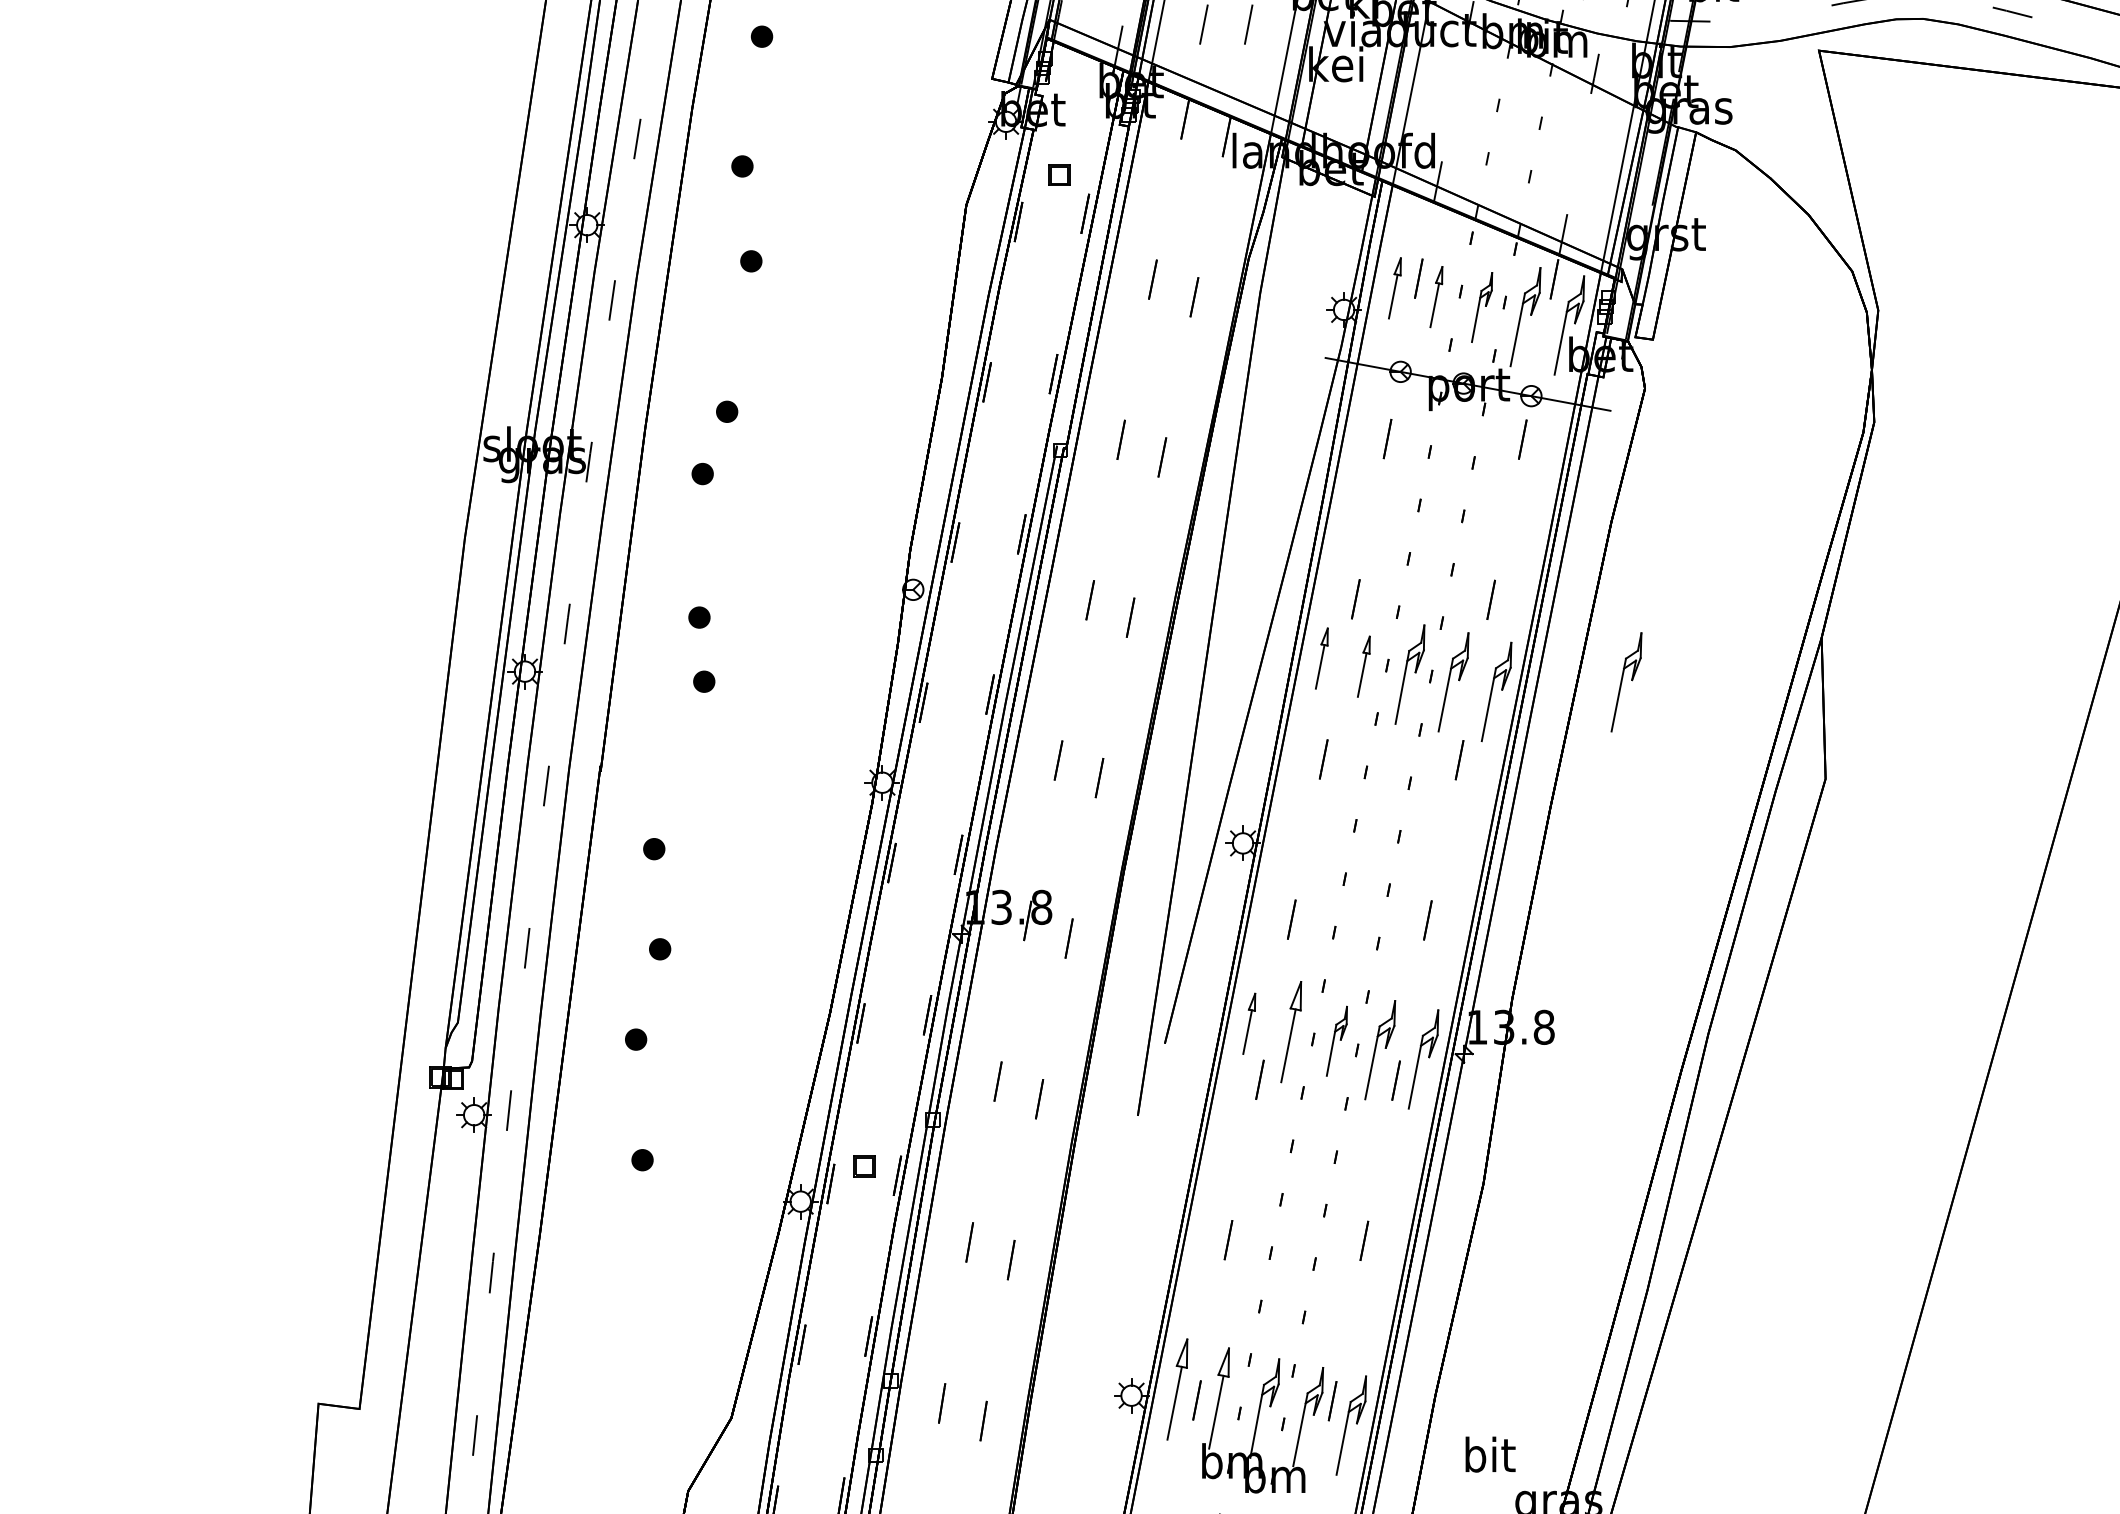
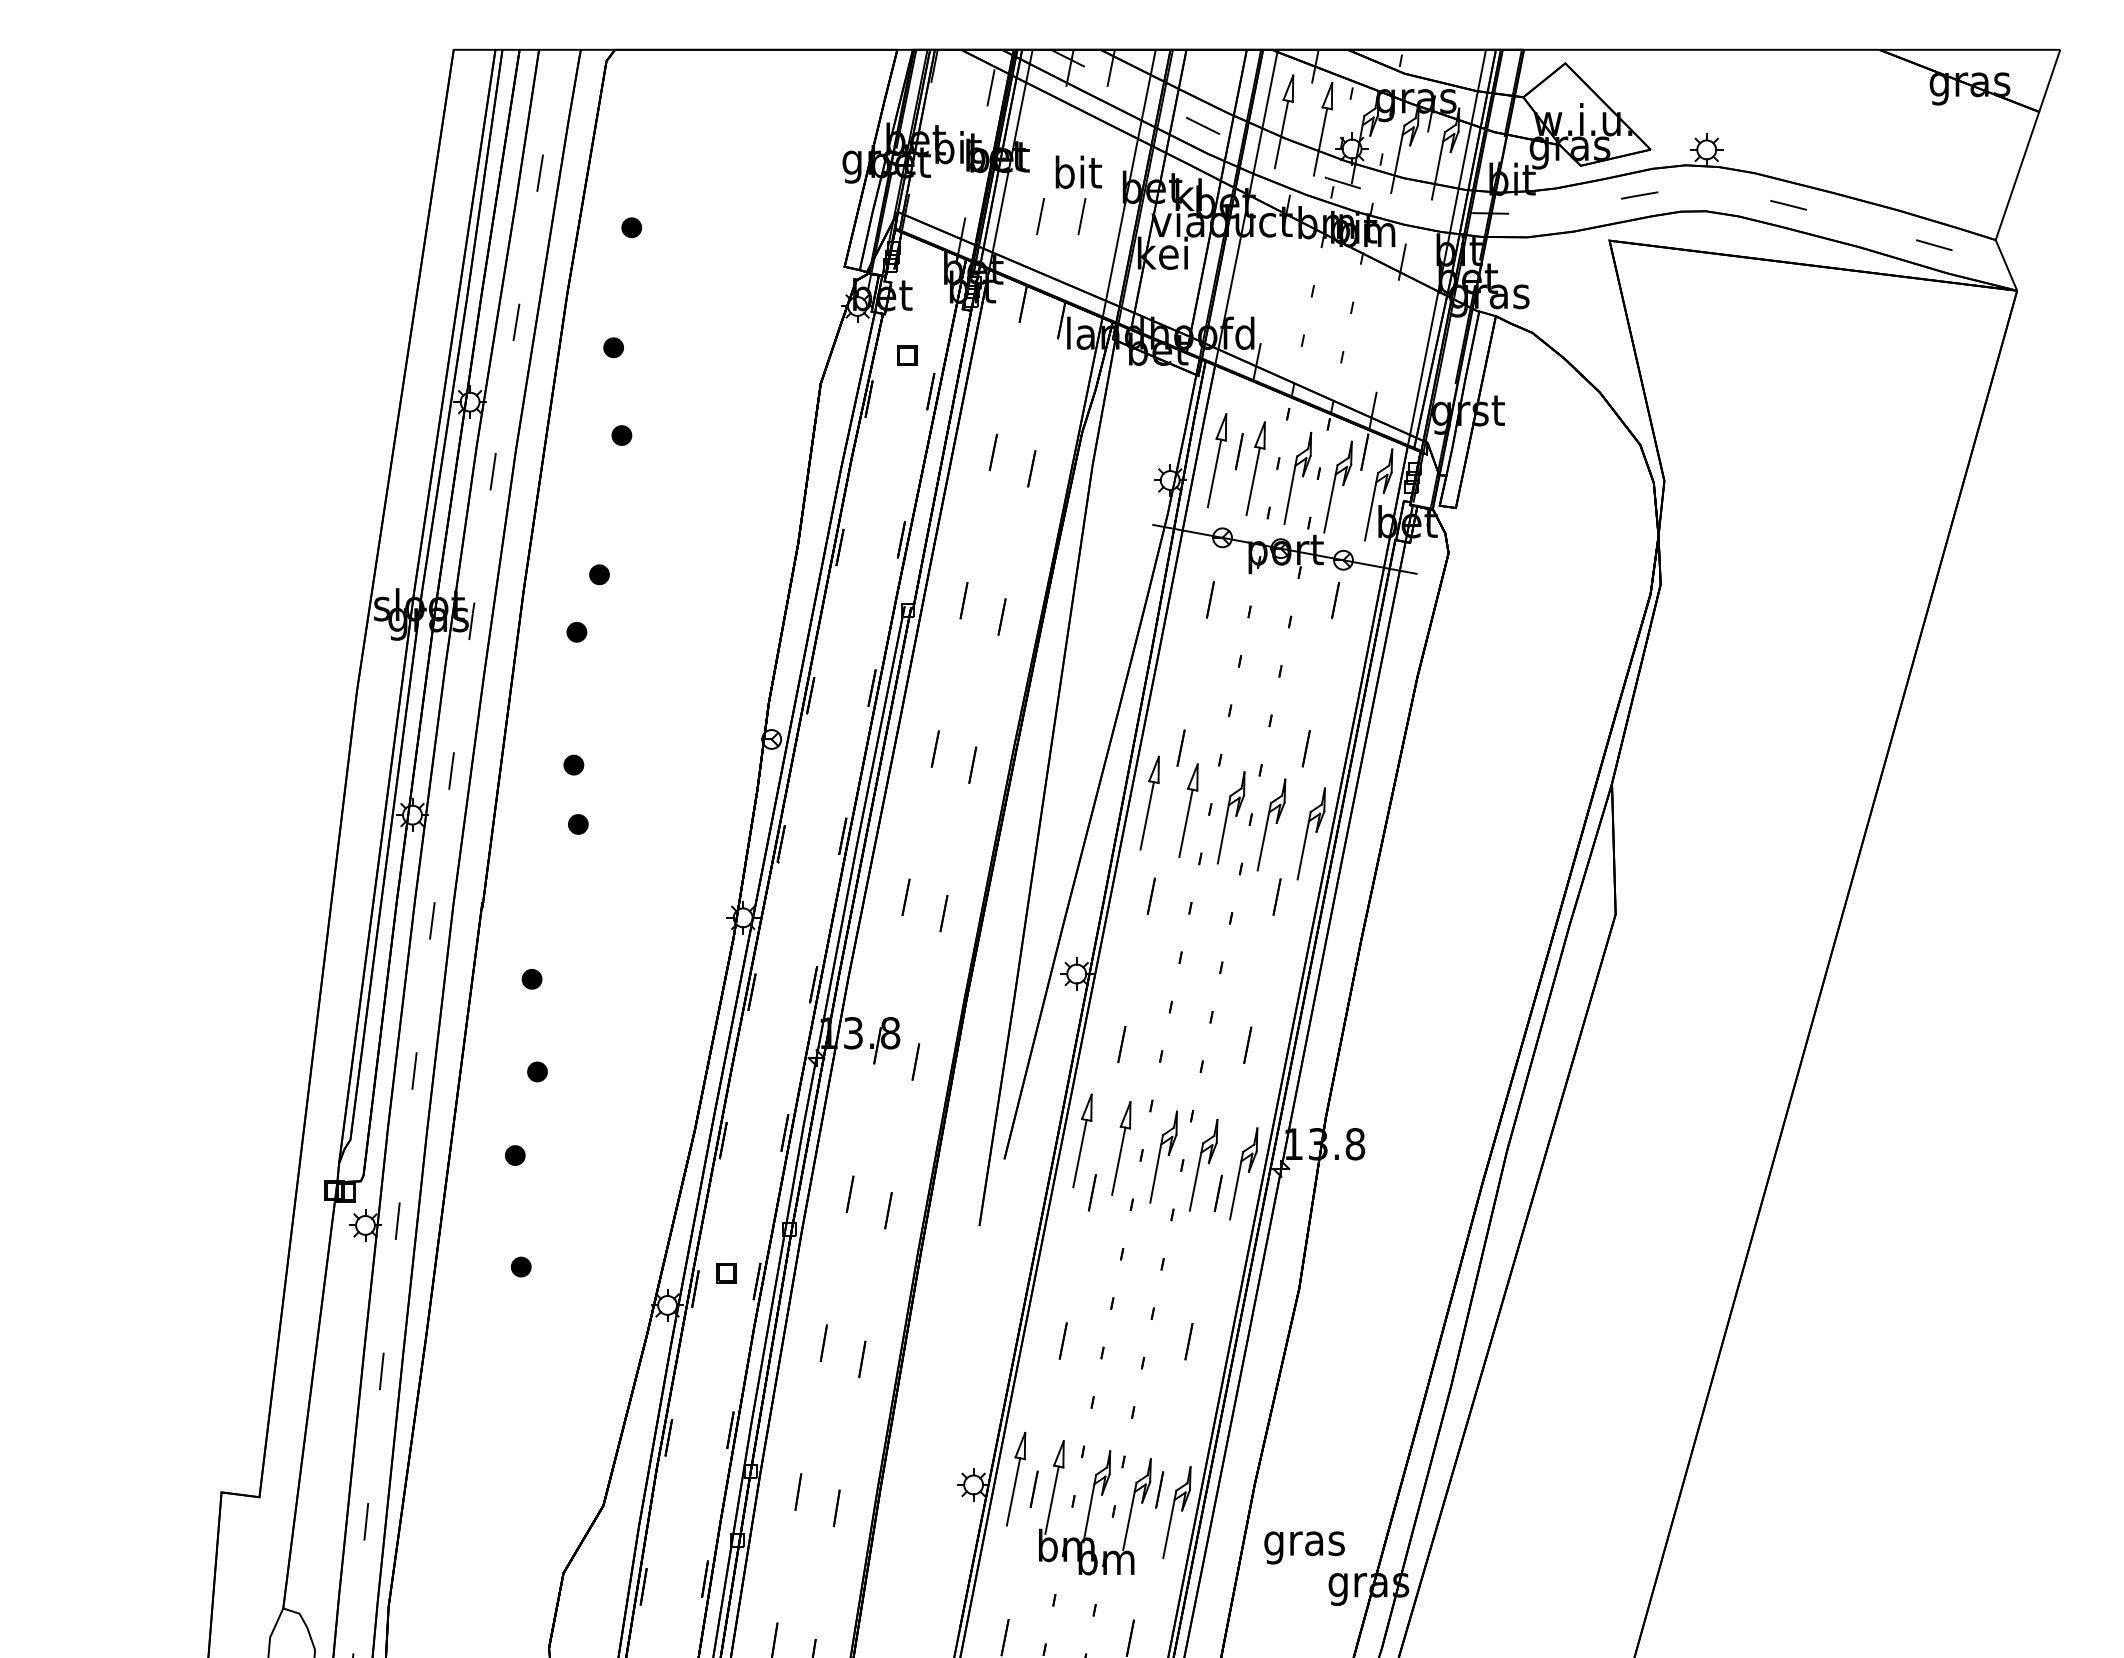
part: (1395, 288) -> (1217, 460), size x1.67
part: (1436, 296) -> (1255, 468), size x1.67
part: (1481, 306) -> (1297, 477), size x1.43
part: (1321, 658) -> (1149, 802), size x1.67
part: (1363, 666) -> (1188, 810), size x1.67
part: (1626, 681) -> (1431, 824), removed
part: (1249, 1023) -> (1082, 1140), size x1.67
part: (1336, 1040) -> (1163, 1156), size x1.43
text: (1489, 1459) -> (1304, 1543), bit -> gras

